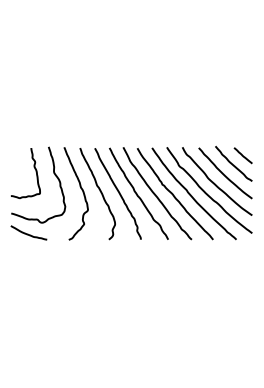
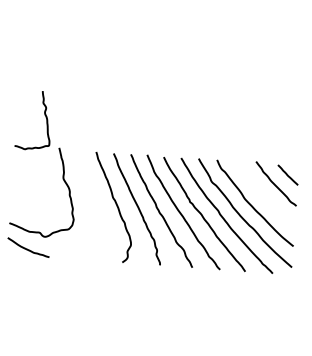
curve: (34, 169) -> (44, 116), moved
curve: (224, 174) -> (264, 195), removed
curve: (81, 190) -> (94, 202), removed

